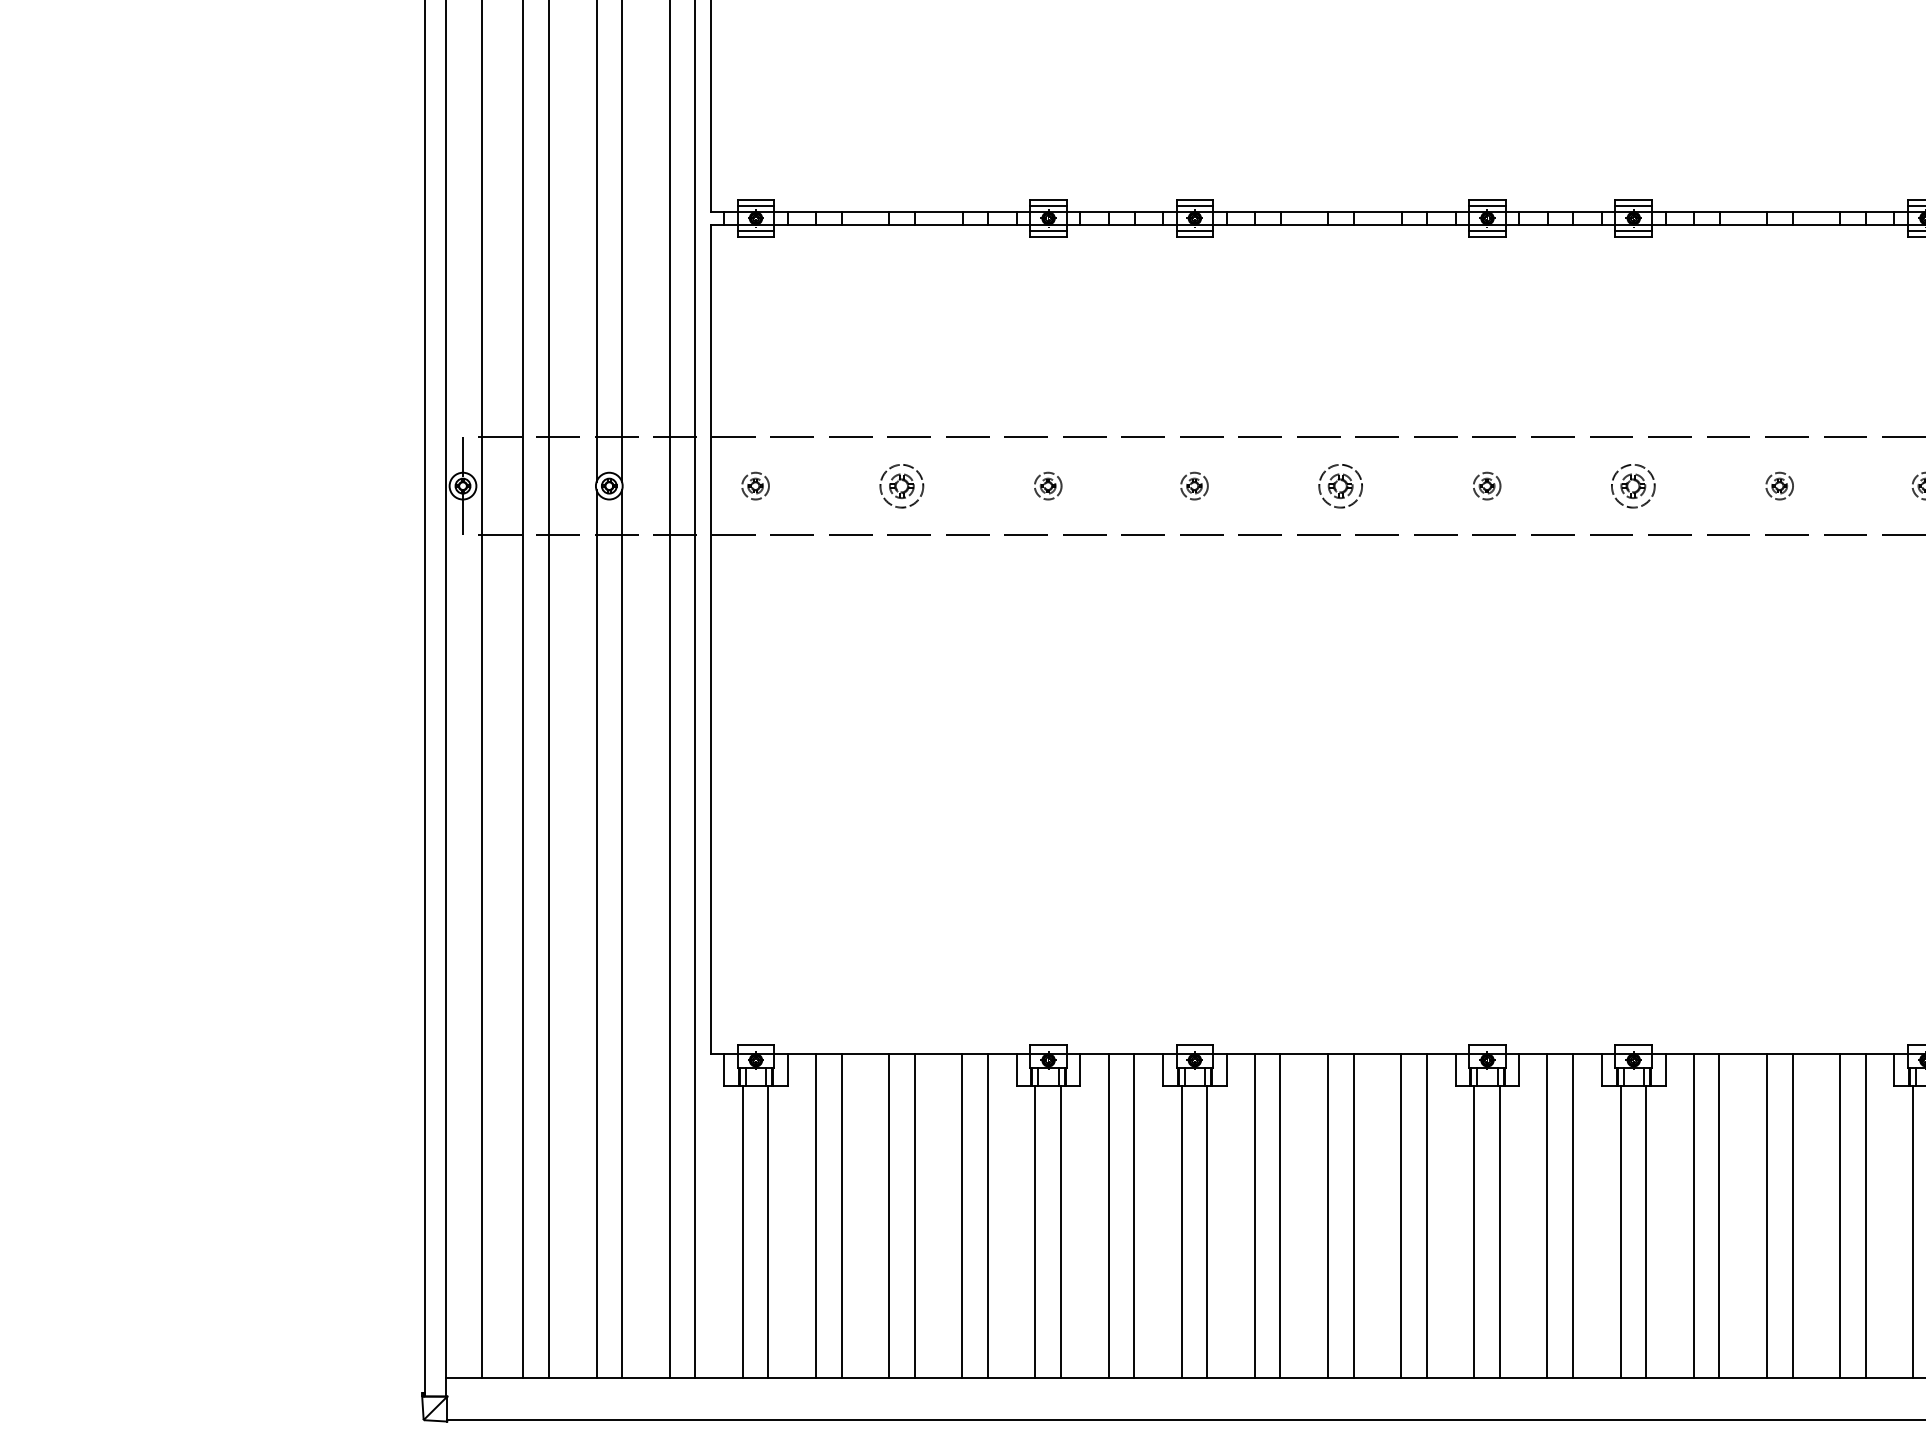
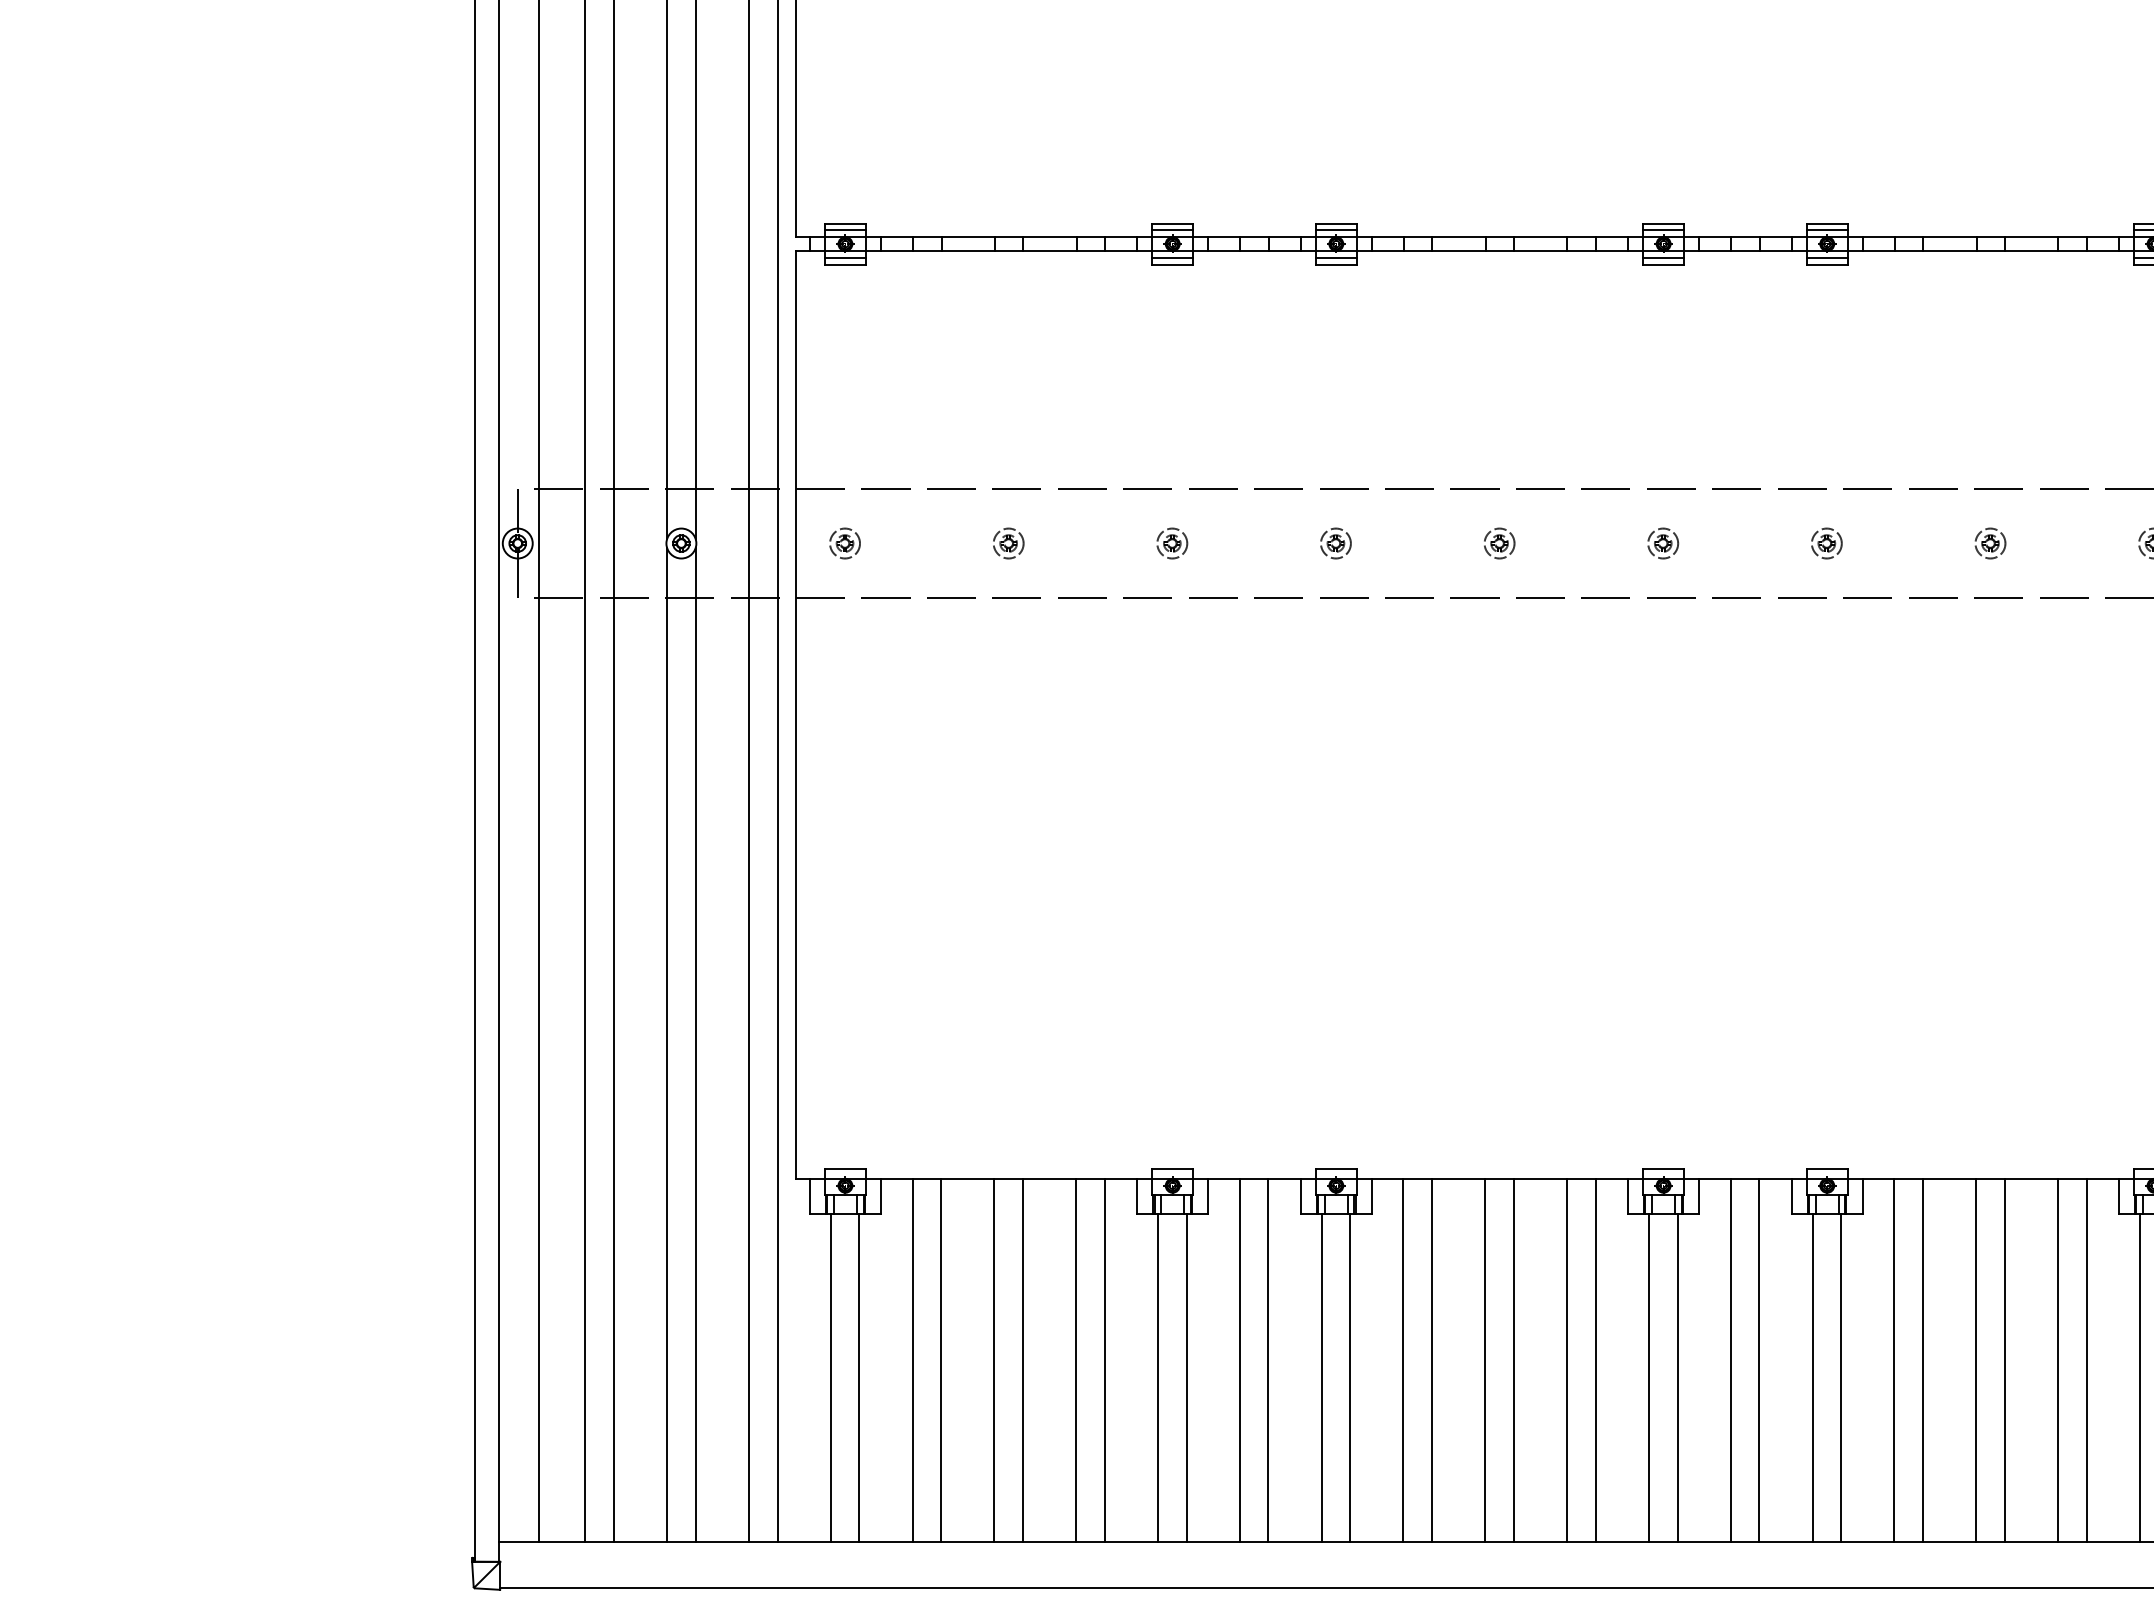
part: (901, 485) -> (1008, 542), size x0.62
part: (1340, 485) -> (1499, 542), size x0.62
part: (1633, 485) -> (1826, 542), size x0.62

